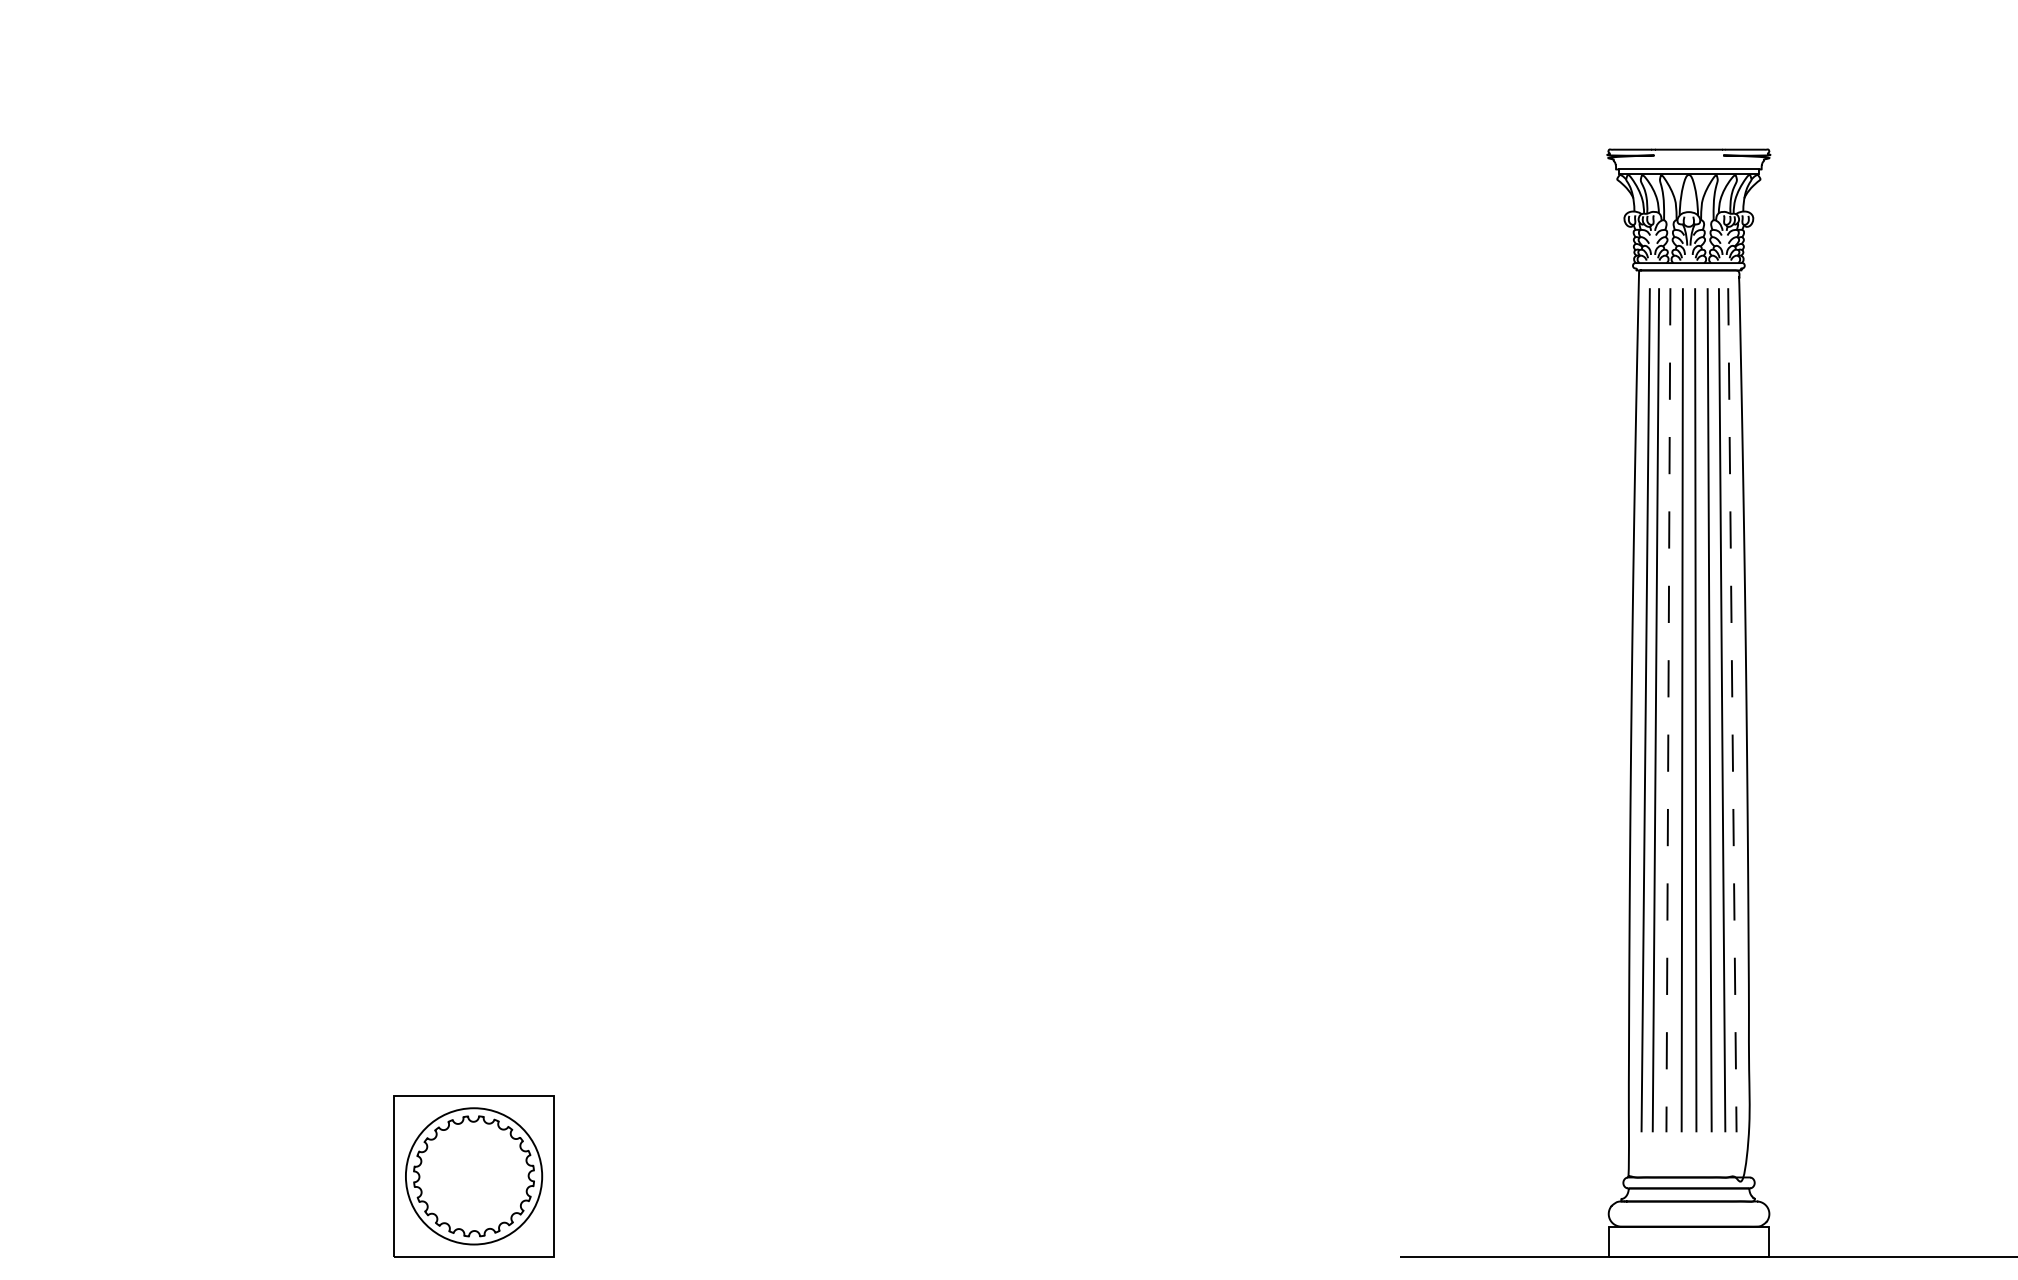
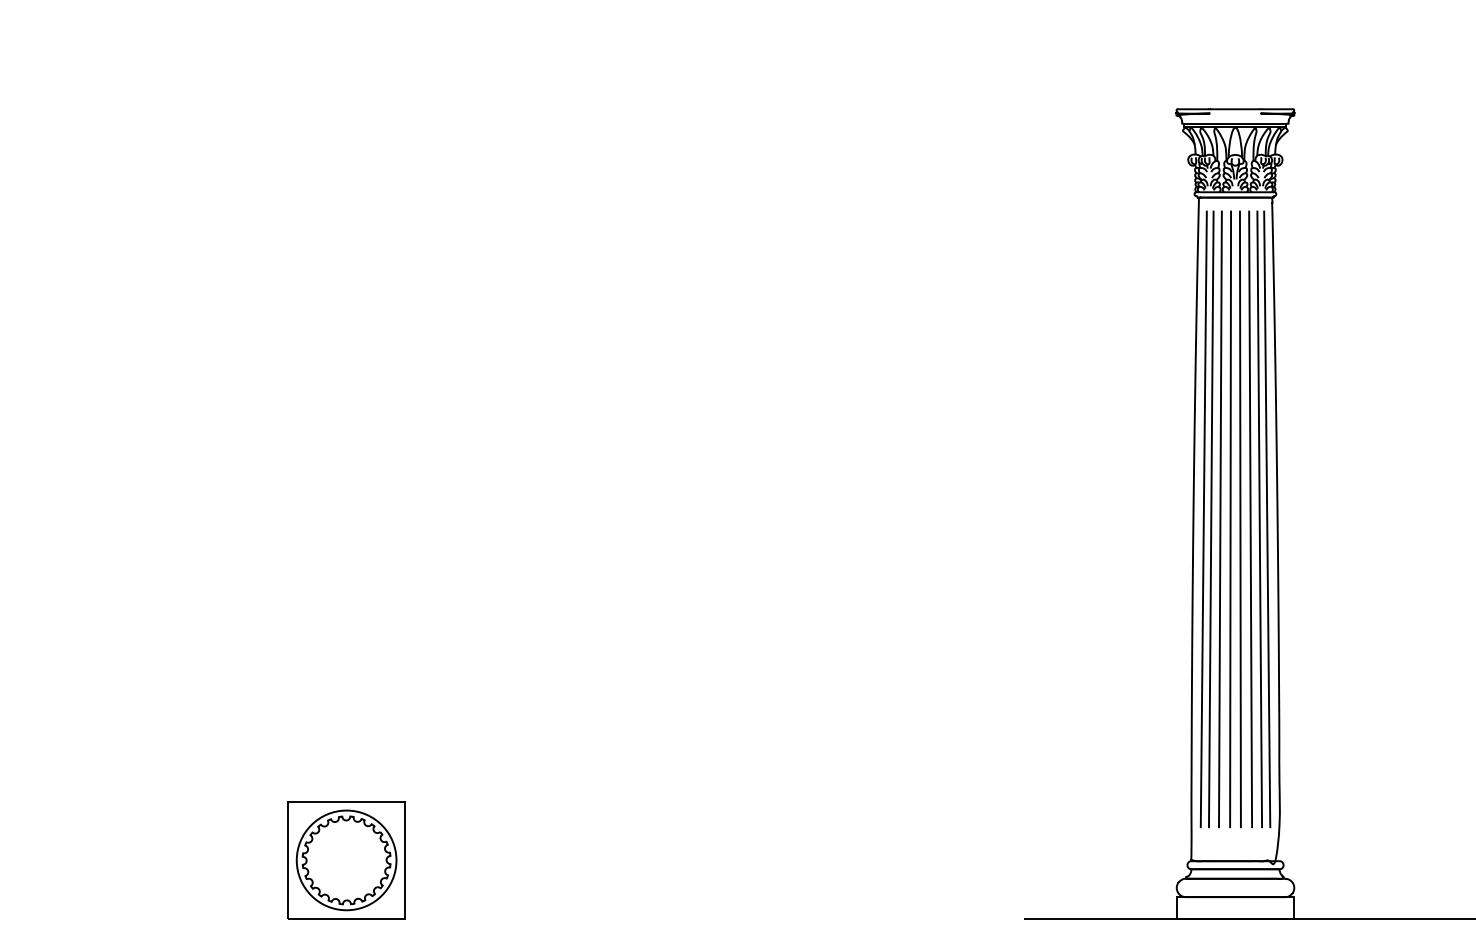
line: (1668, 710) -> (1220, 519), dashed -> solid
line: (1732, 710) -> (1267, 519), dashed -> solid

